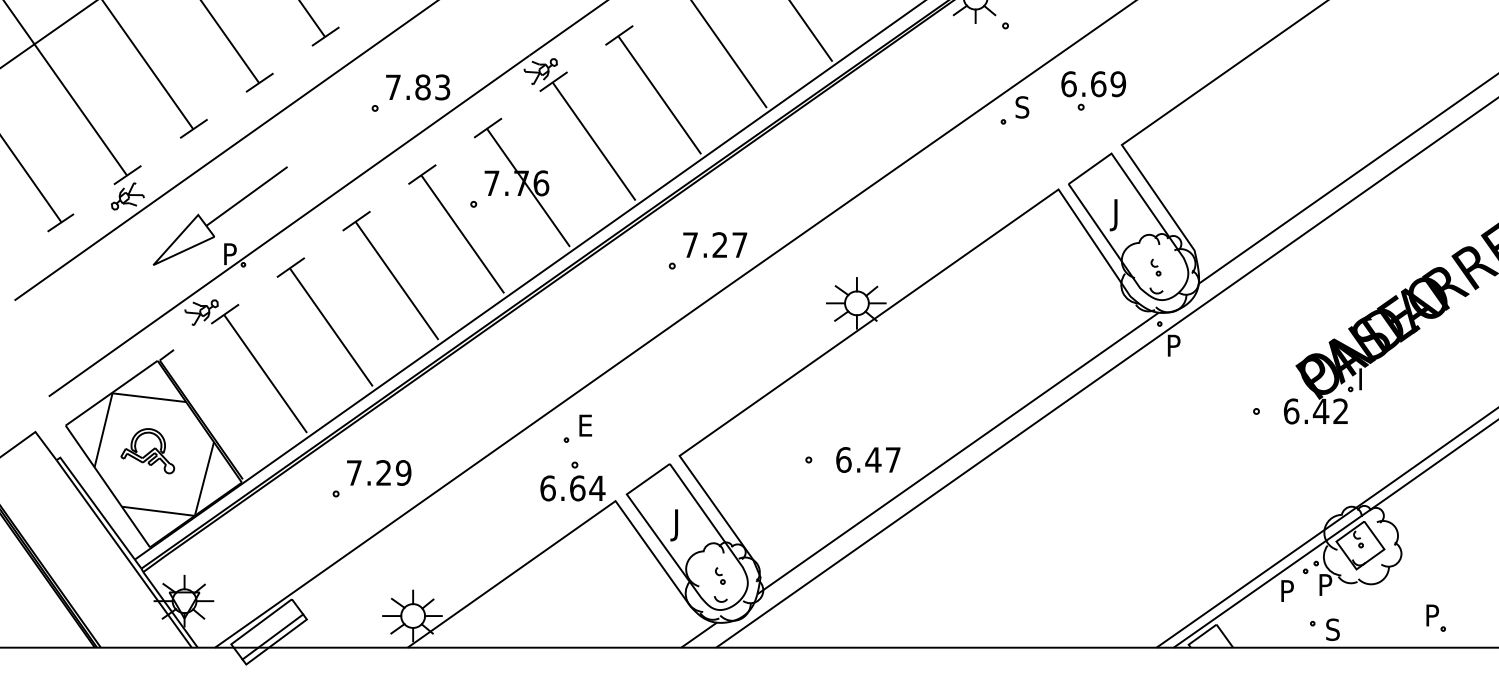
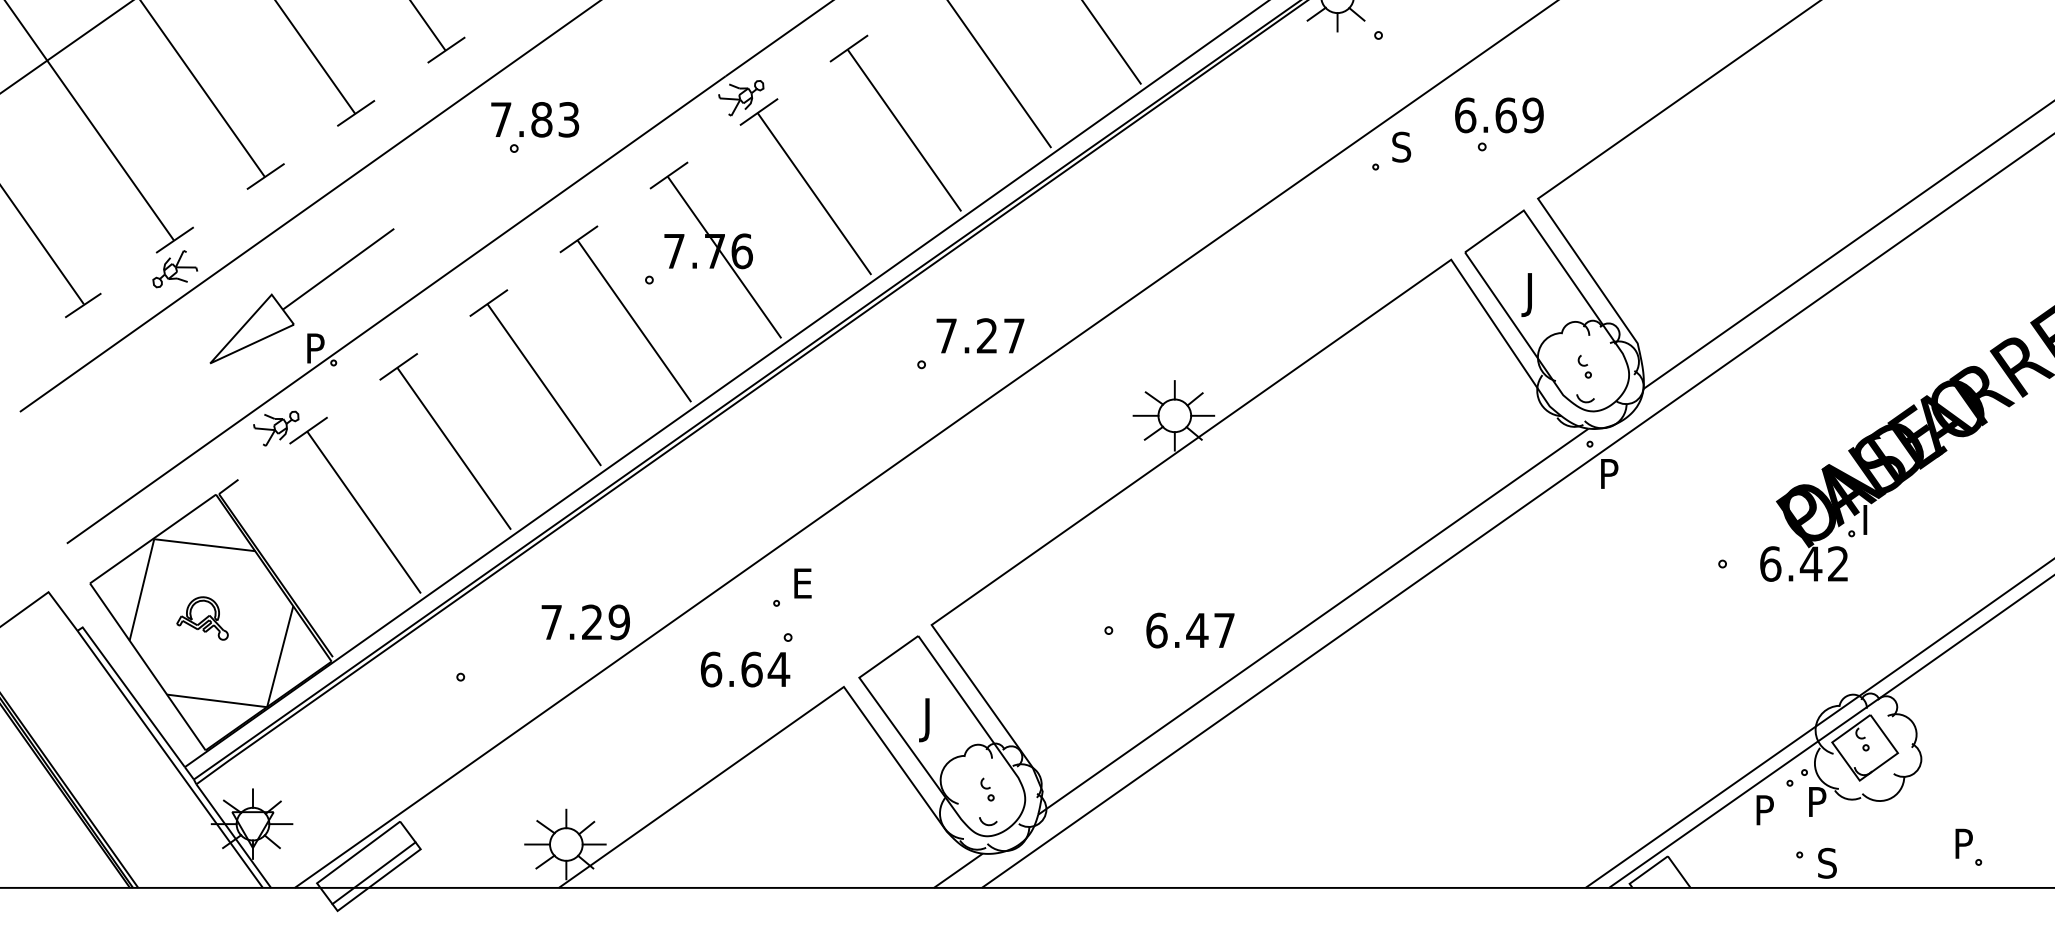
text: (418, 87) -> (535, 119), moved
part: (147, 451) -> (202, 618), size x0.7
text: (378, 473) -> (585, 622), moved
text: (572, 488) -> (745, 669), moved

